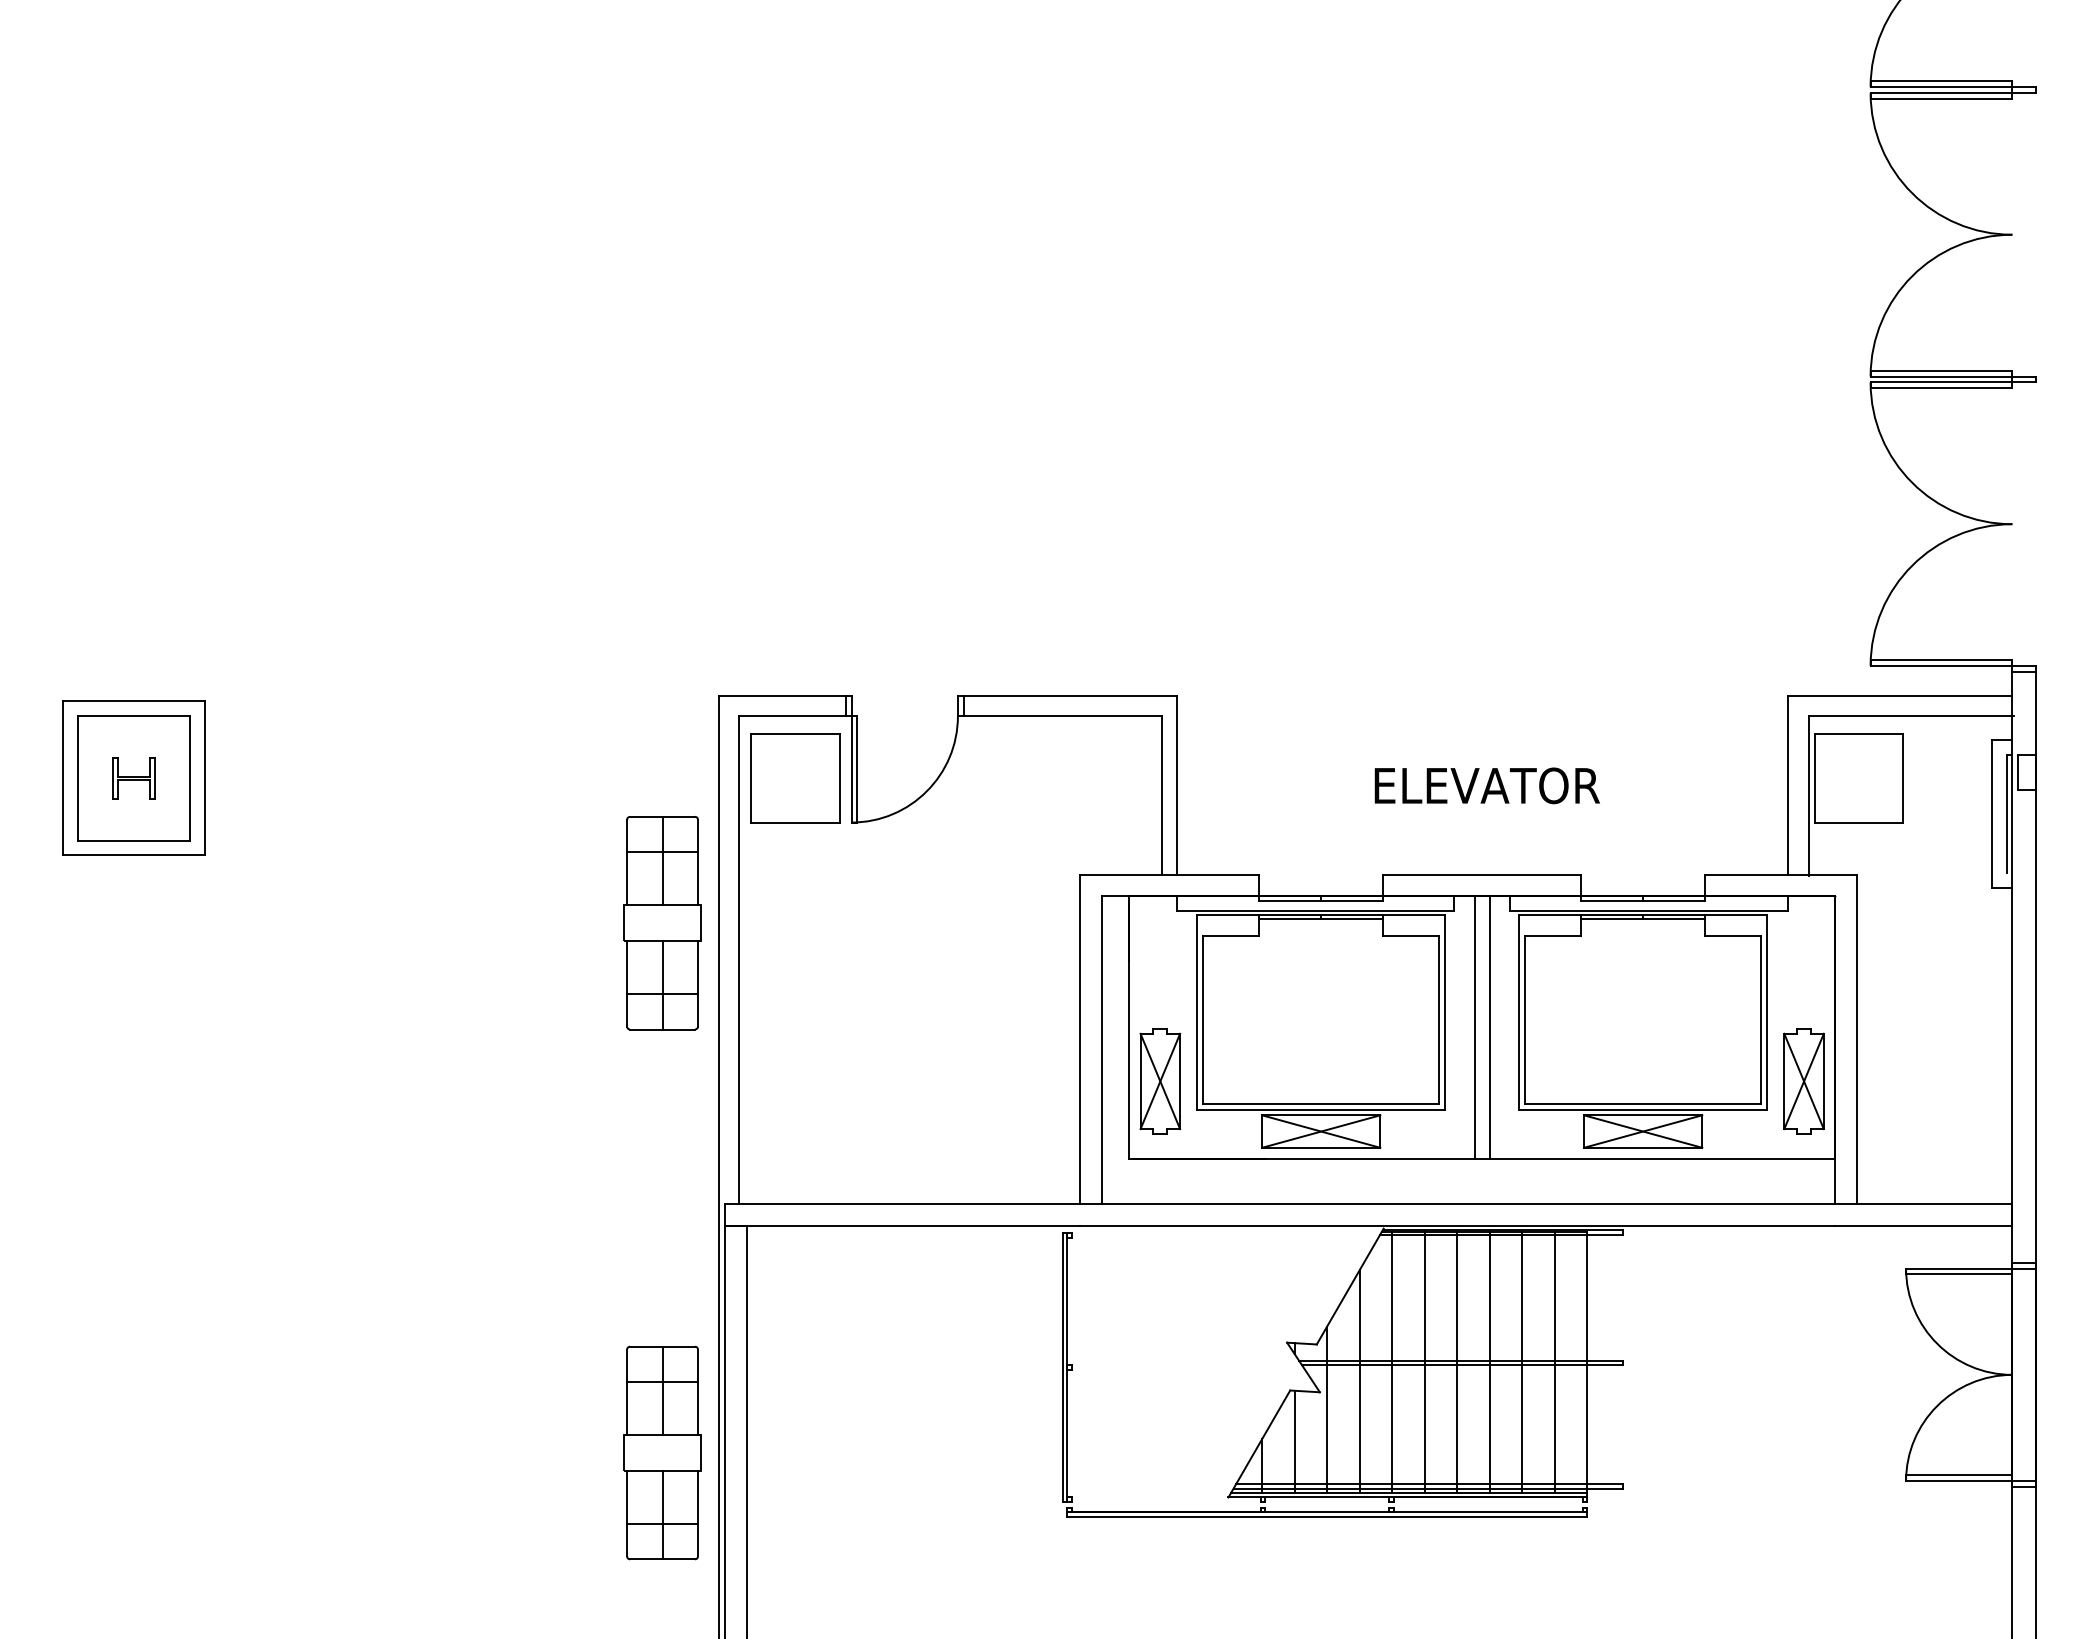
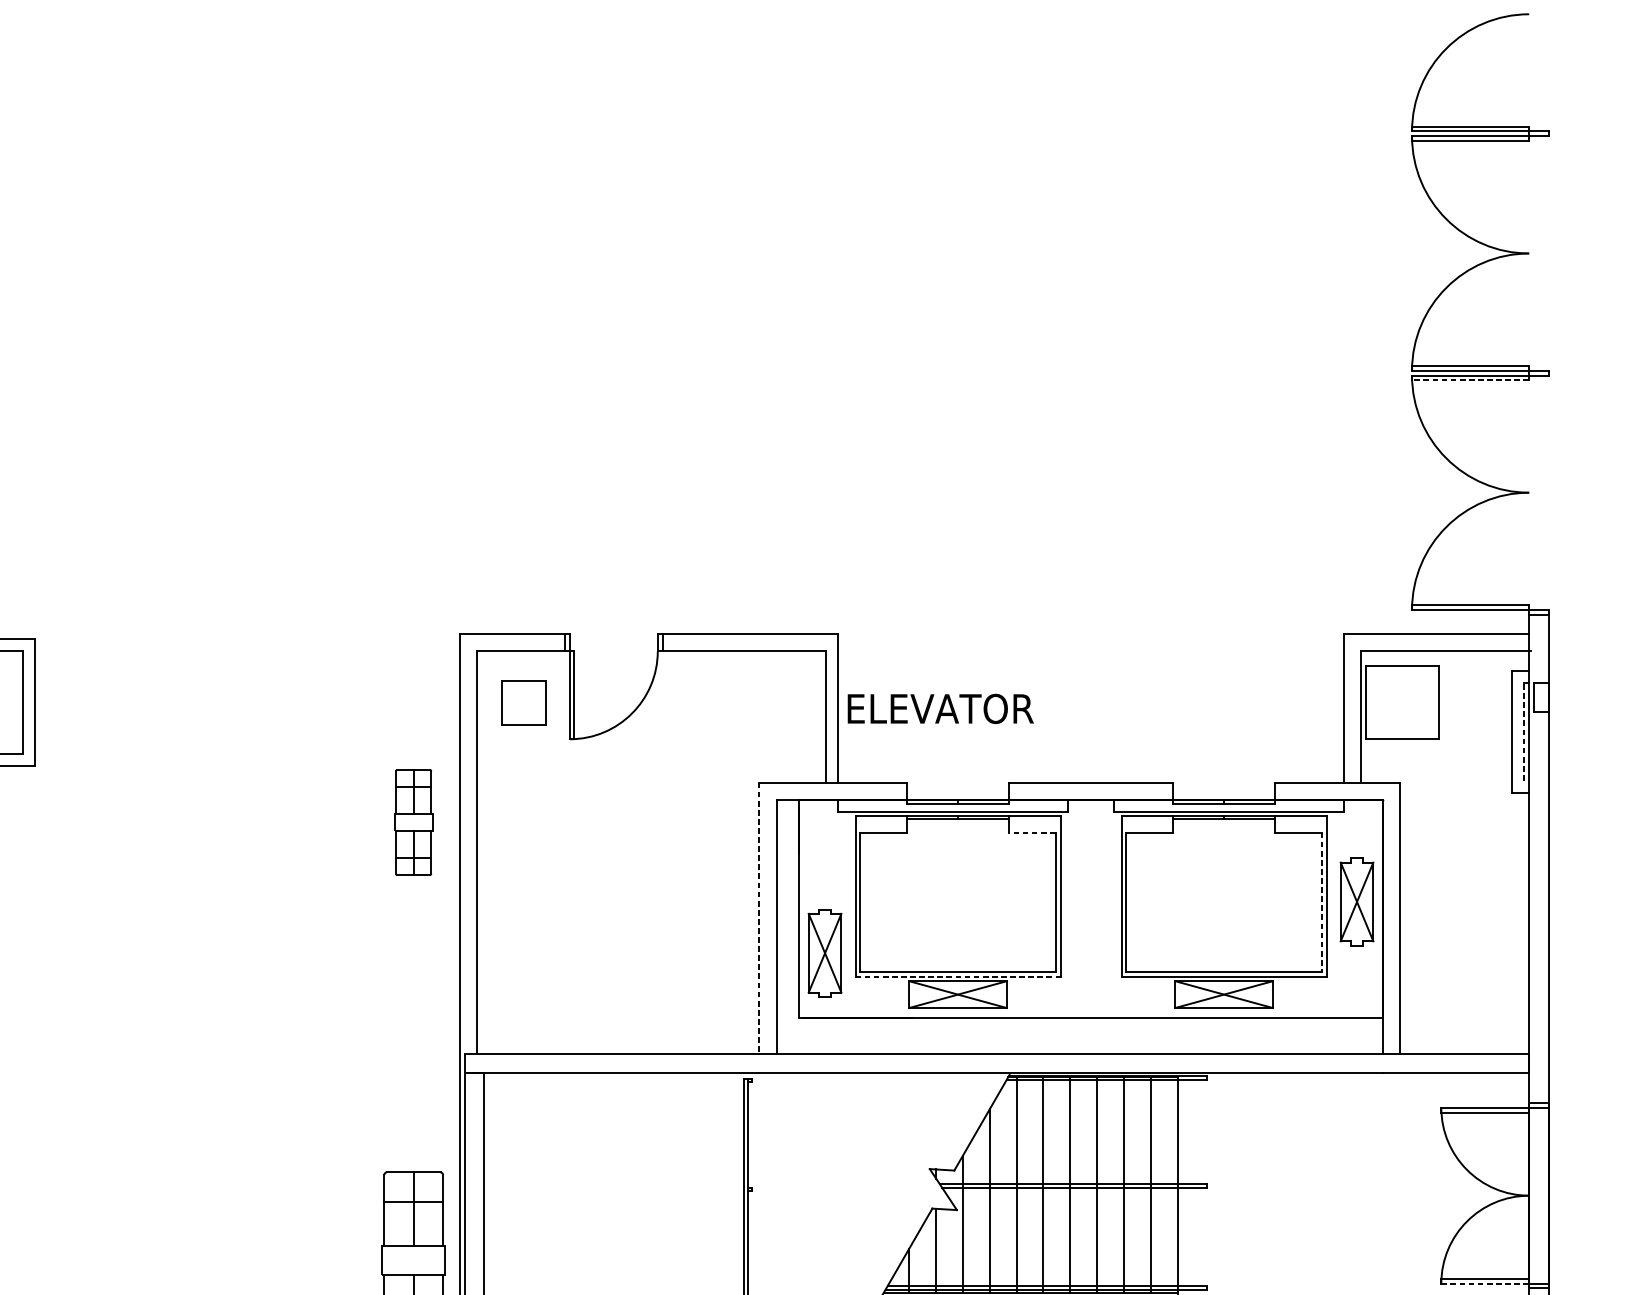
line: (1941, 388) -> (1470, 380), solid -> dashed
part: (795, 778) -> (523, 702), size x0.6
text: (1486, 785) -> (940, 708), moved
line: (2006, 813) -> (1524, 731), solid -> dashed
part: (662, 923) -> (413, 822), size x0.6
line: (1410, 935) -> (1031, 832), solid -> dashed
line: (1761, 1020) -> (1321, 902), solid -> dashed
line: (1474, 1027) -> (1084, 908), removed
line: (1489, 1027) -> (1097, 908), removed
line: (1080, 1039) -> (759, 918), solid -> dashed
part: (1803, 1081) -> (1356, 902), moved
line: (1321, 1109) -> (958, 976), solid -> dashed
line: (1959, 1481) -> (1485, 1283), solid -> dashed

